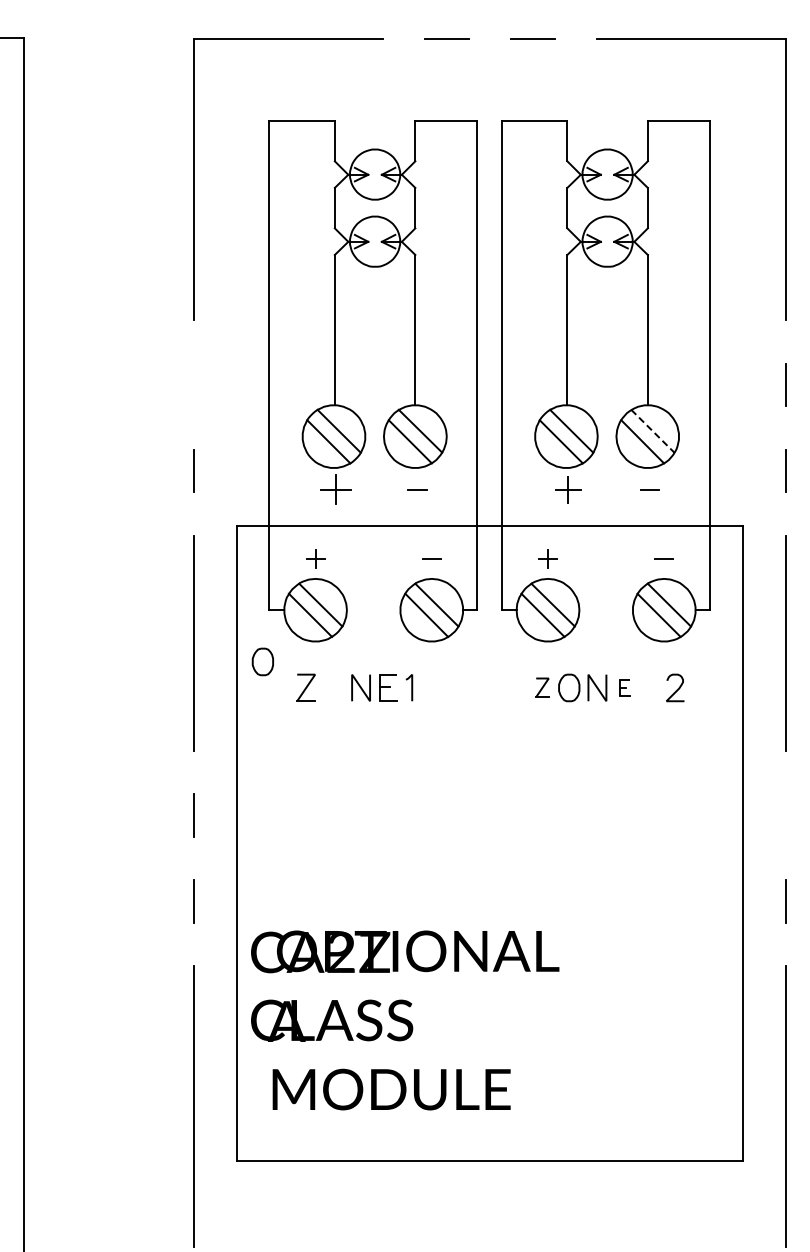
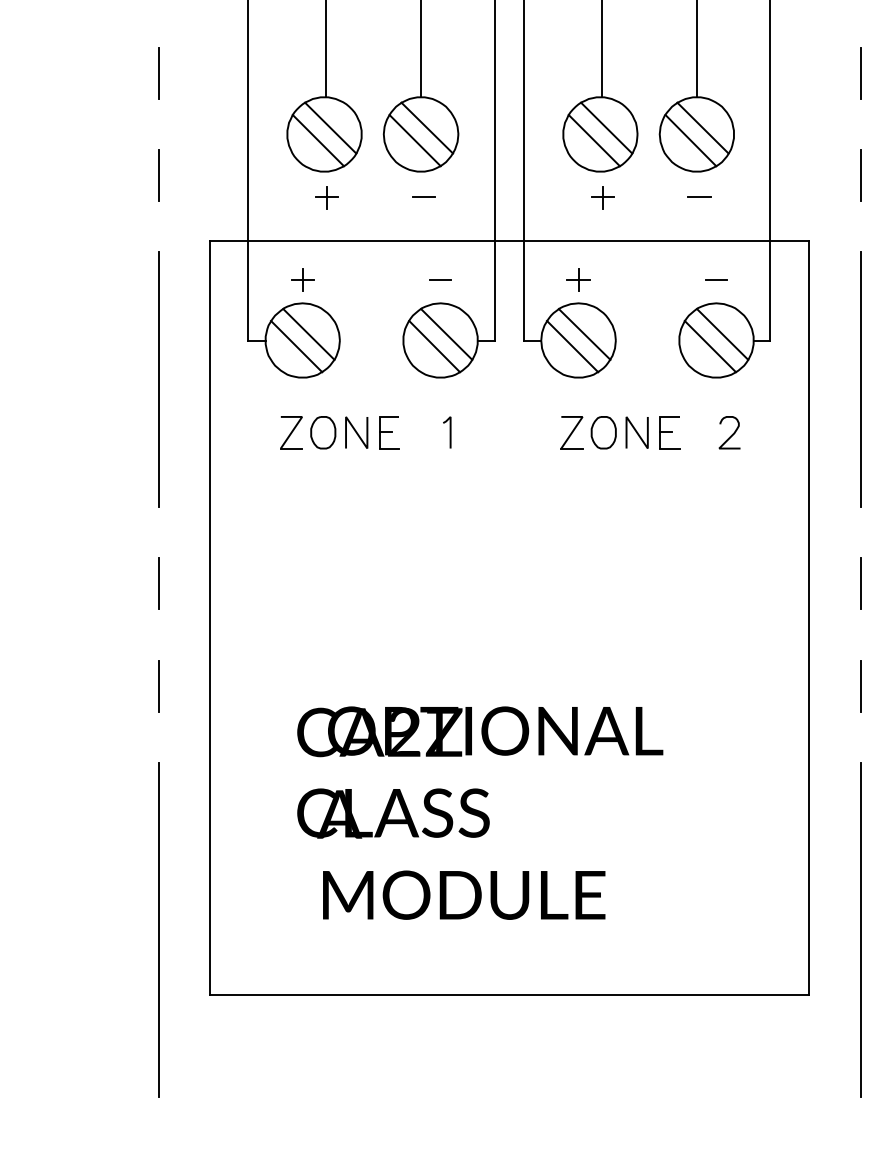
line: (194, 384) -> (158, 72), added
line: (653, 431) -> (703, 128), dashed -> solid
part: (335, 489) -> (326, 197), size x0.62
part: (568, 489) -> (602, 197), size x0.71
part: (262, 661) -> (322, 432), moved
line: (411, 687) -> (449, 432), moved
part: (542, 687) -> (572, 432), size x1.43
part: (624, 687) -> (669, 432), size x1.67
line: (785, 814) -> (860, 582), added
text: (405, 1020) -> (480, 813), moved

